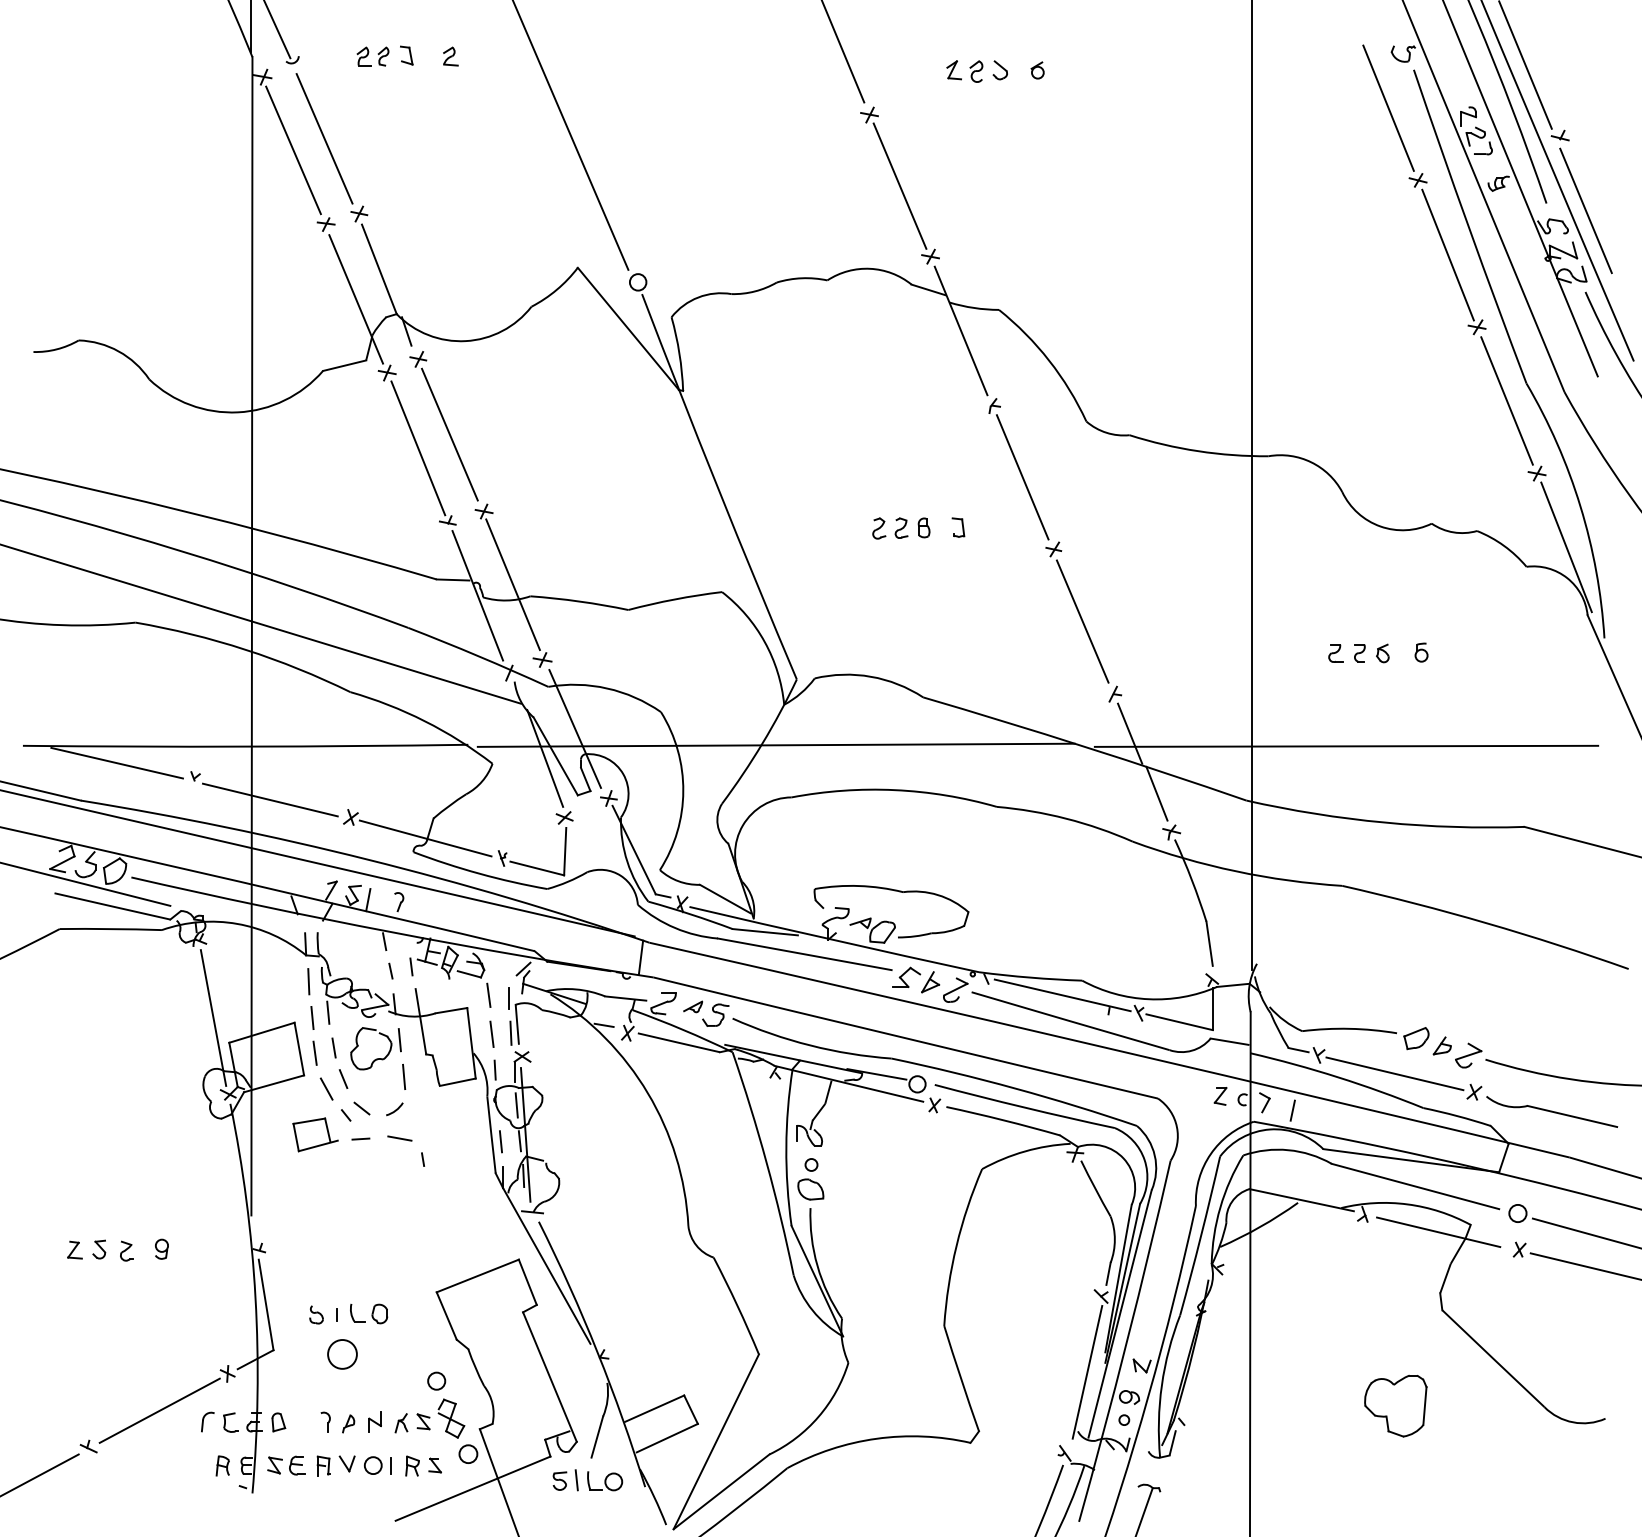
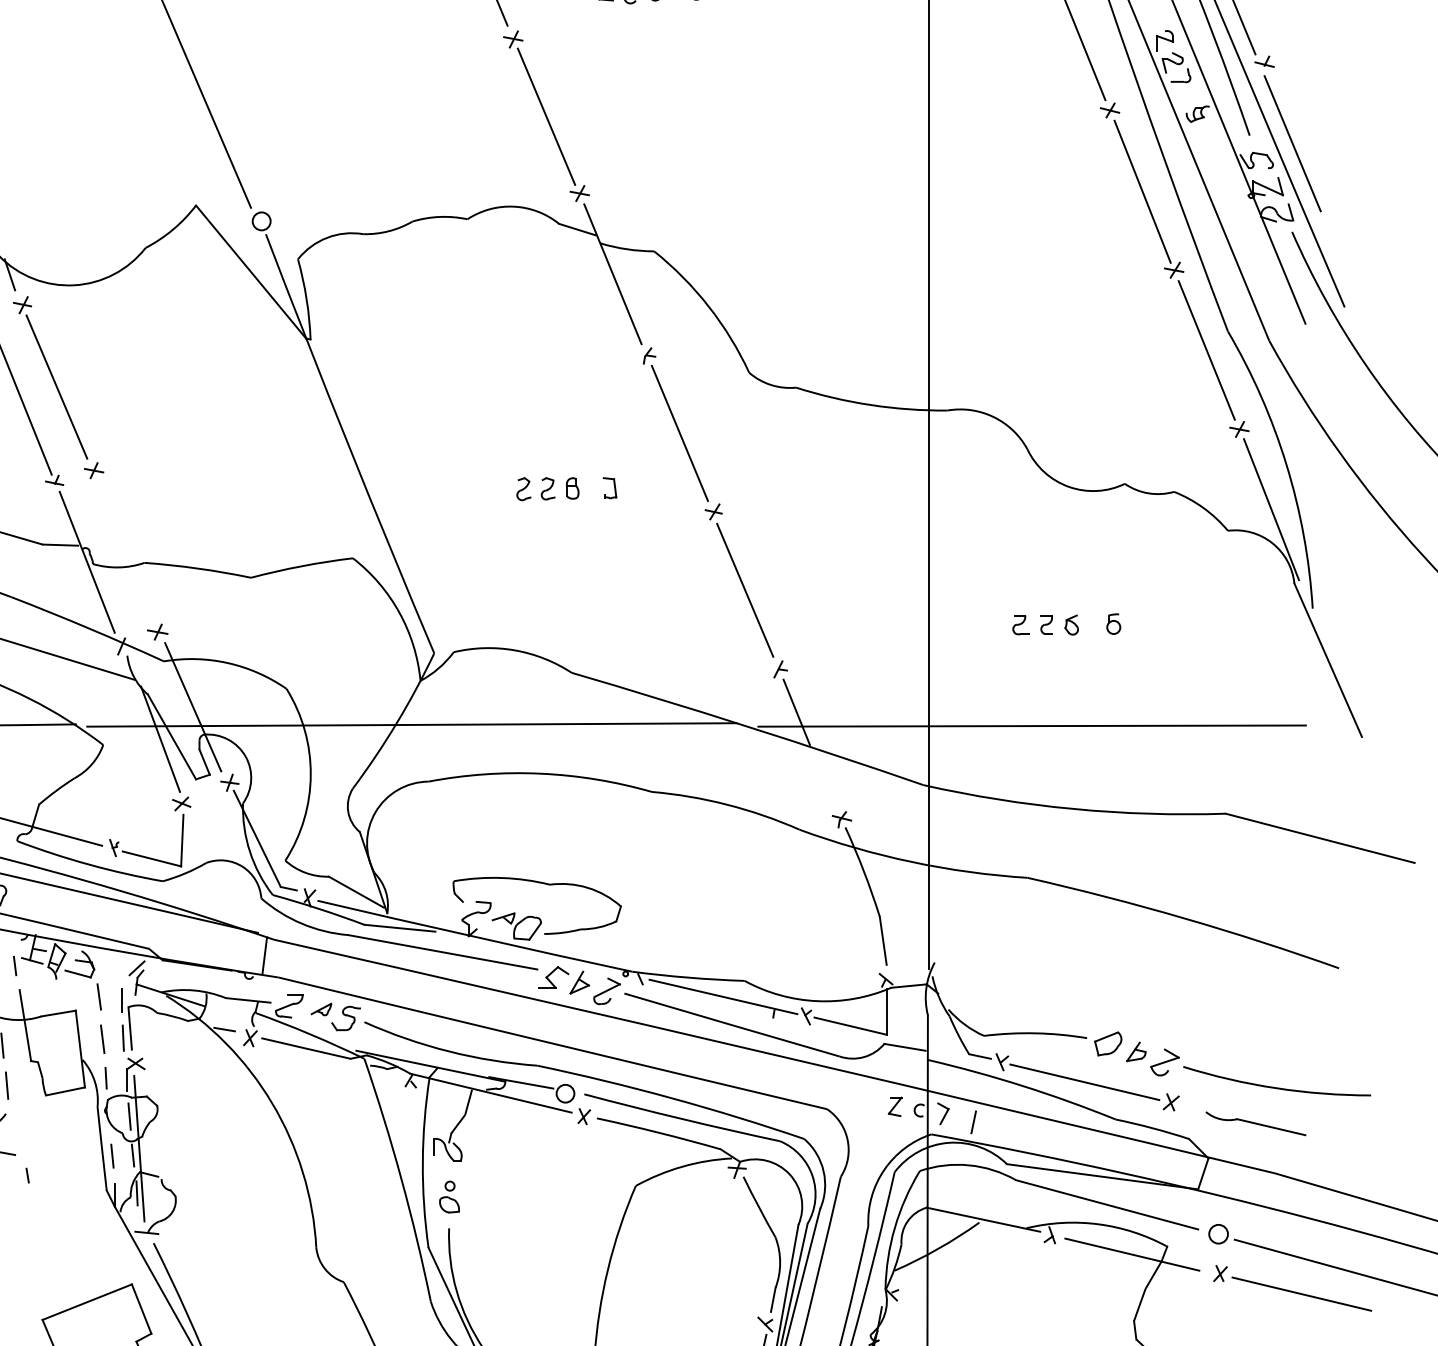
line: (512, 584) -> (124, 550), removed
line: (1156, 793) -> (825, 777), removed
part: (1552, 1111) -> (1256, 1123), size x0.7
part: (810, 1179) -> (449, 1197), size x0.7

